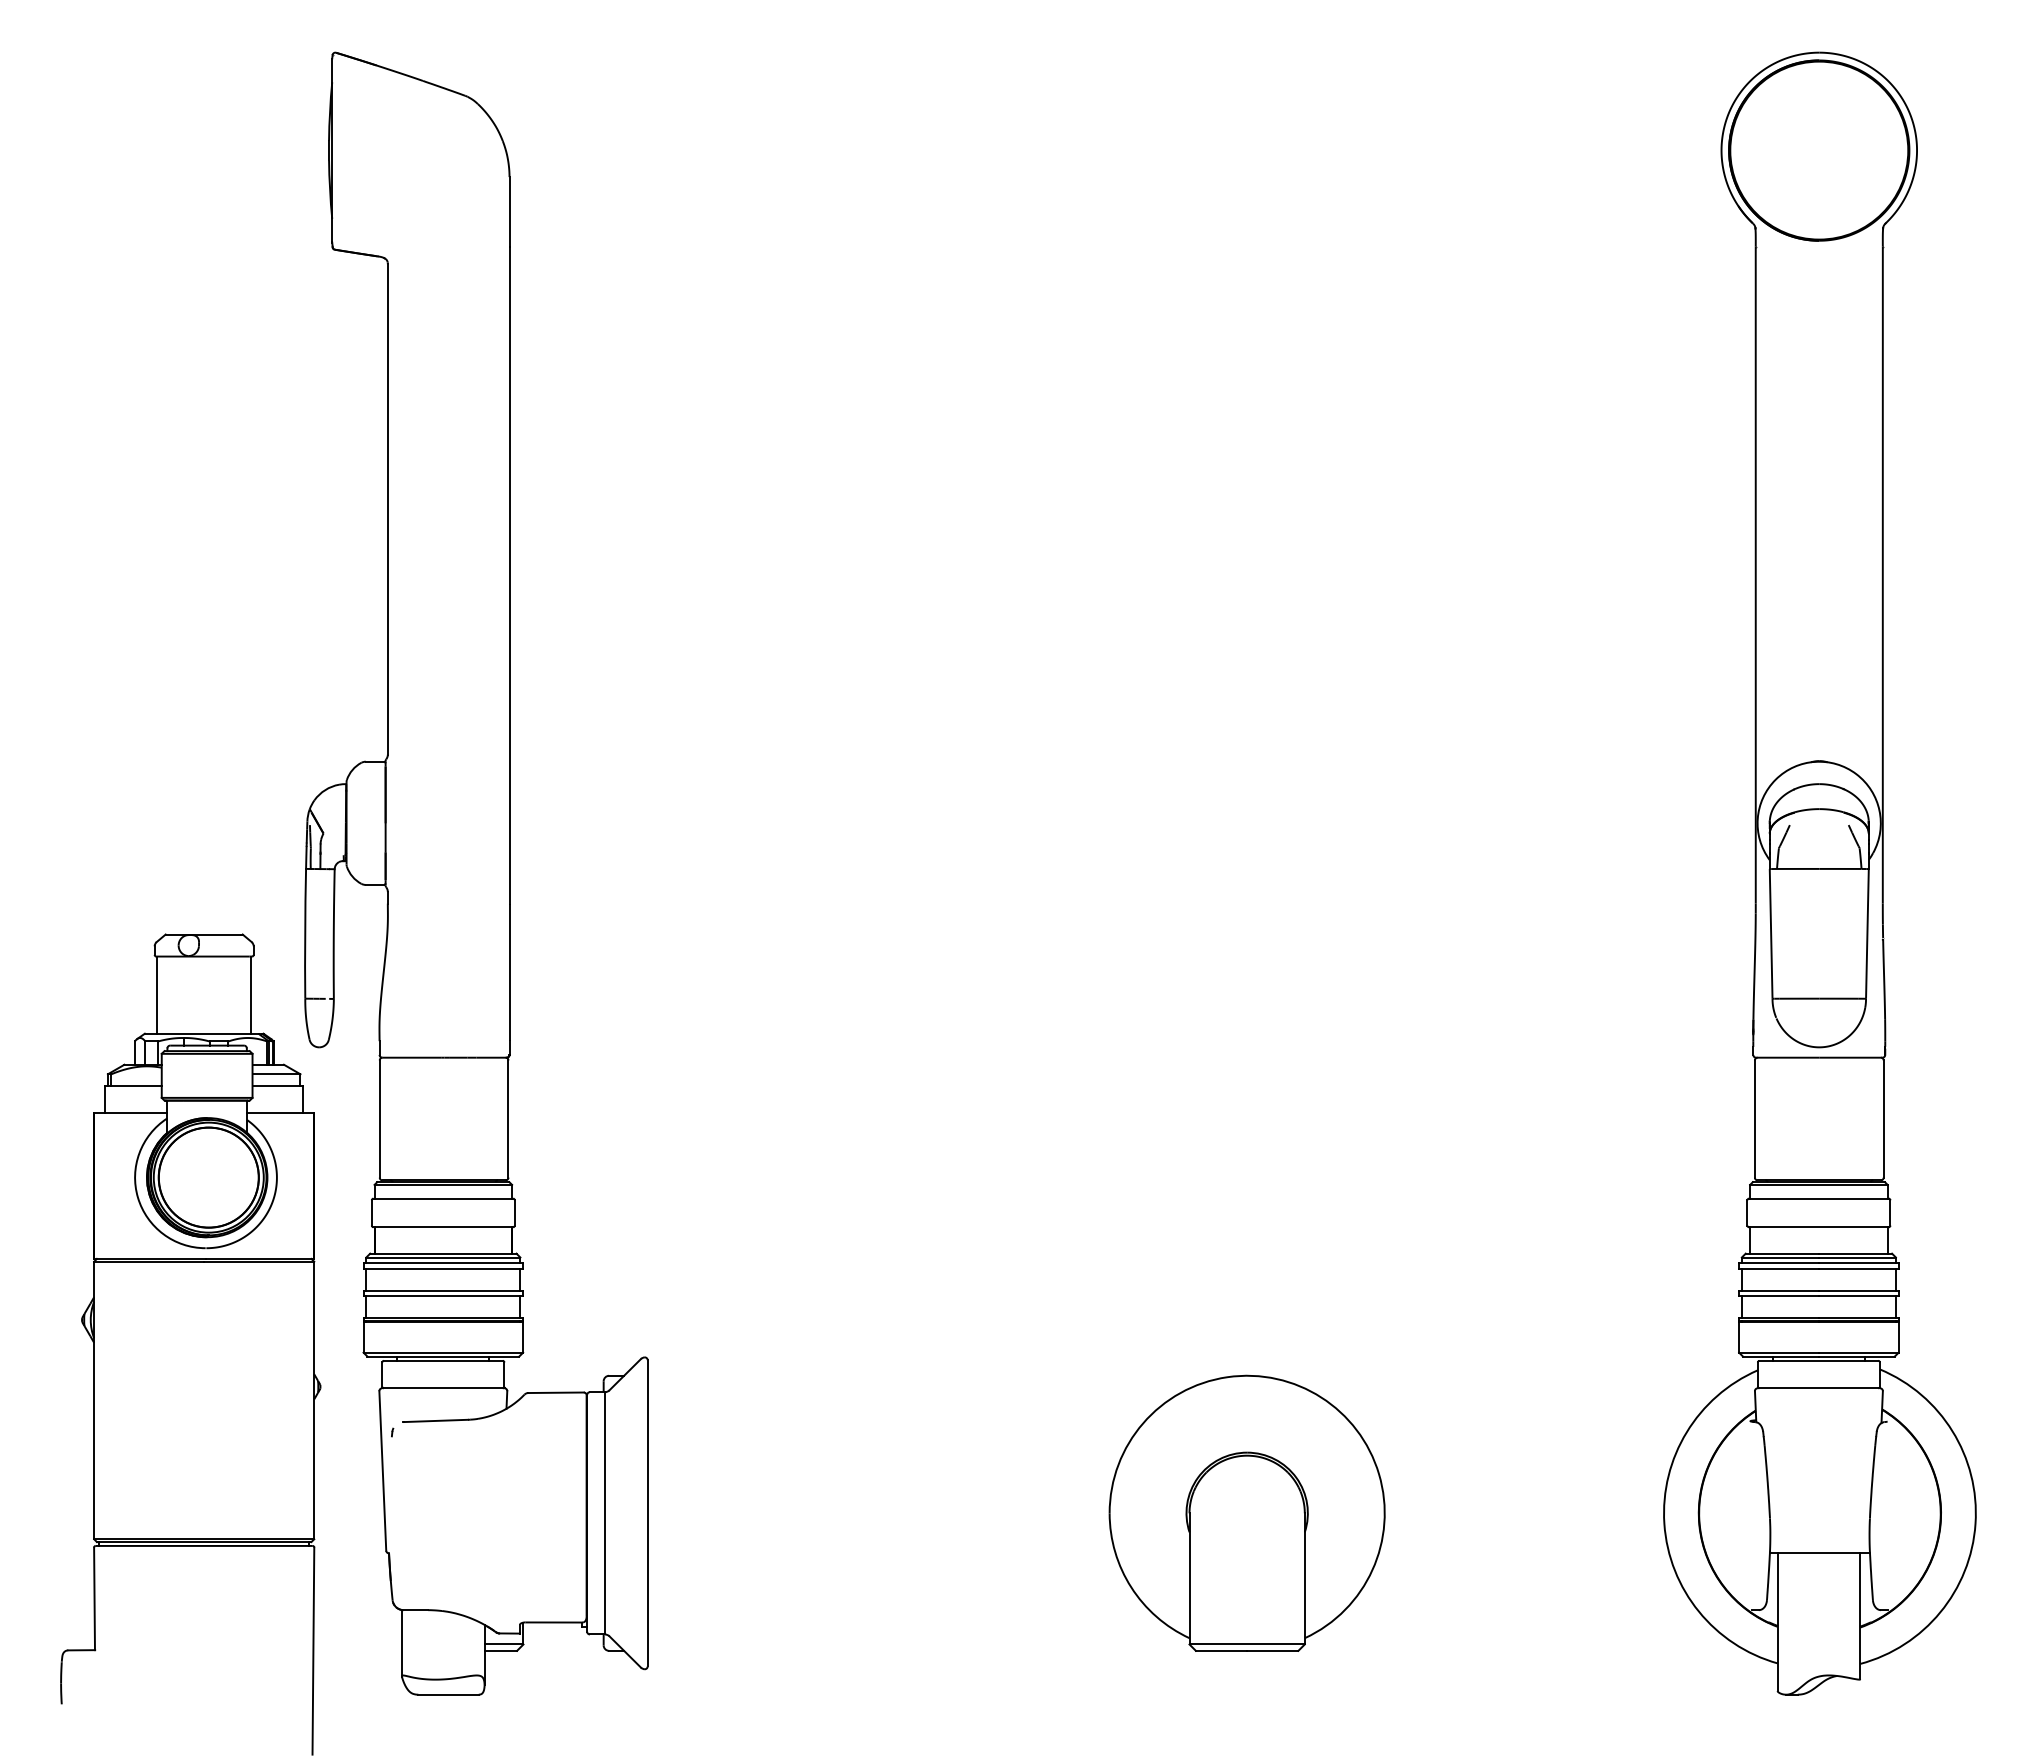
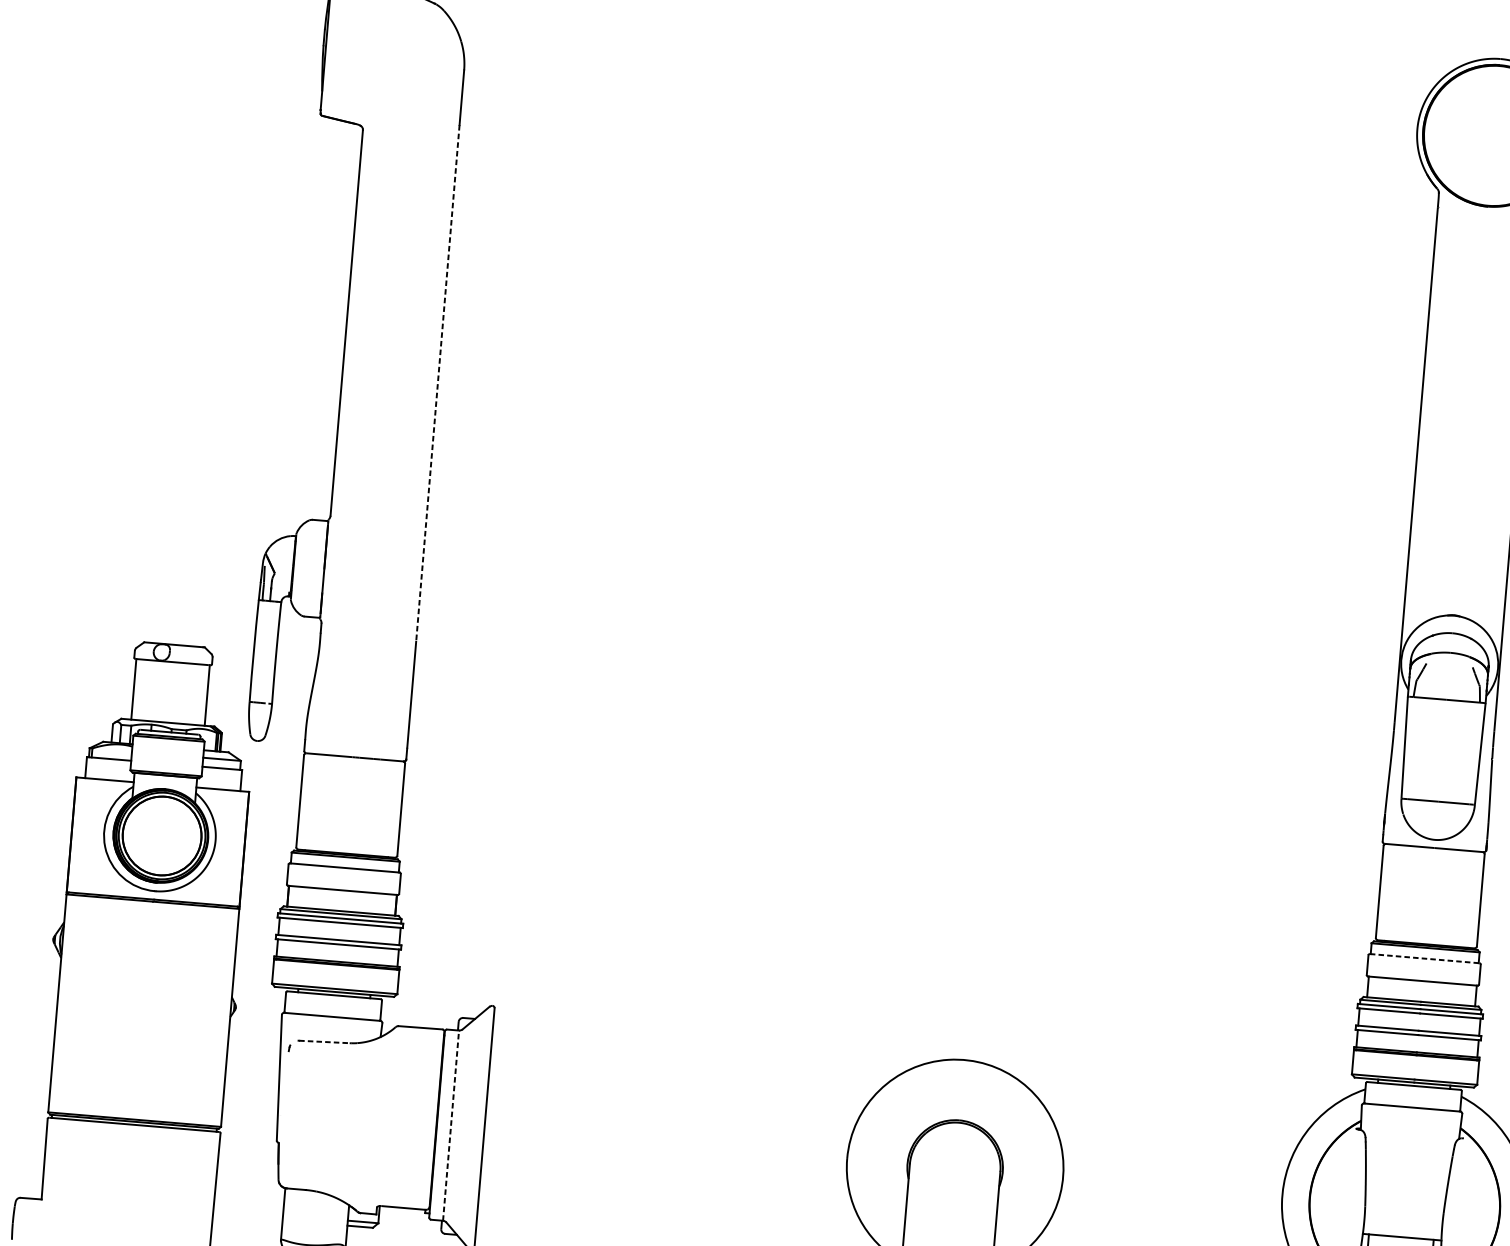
line: (509, 575) -> (437, 383), solid -> dashed
line: (1818, 1198) -> (1424, 958), solid -> dashed
line: (436, 1420) -> (324, 1041), solid -> dashed
line: (605, 1512) -> (451, 1125), solid -> dashed

